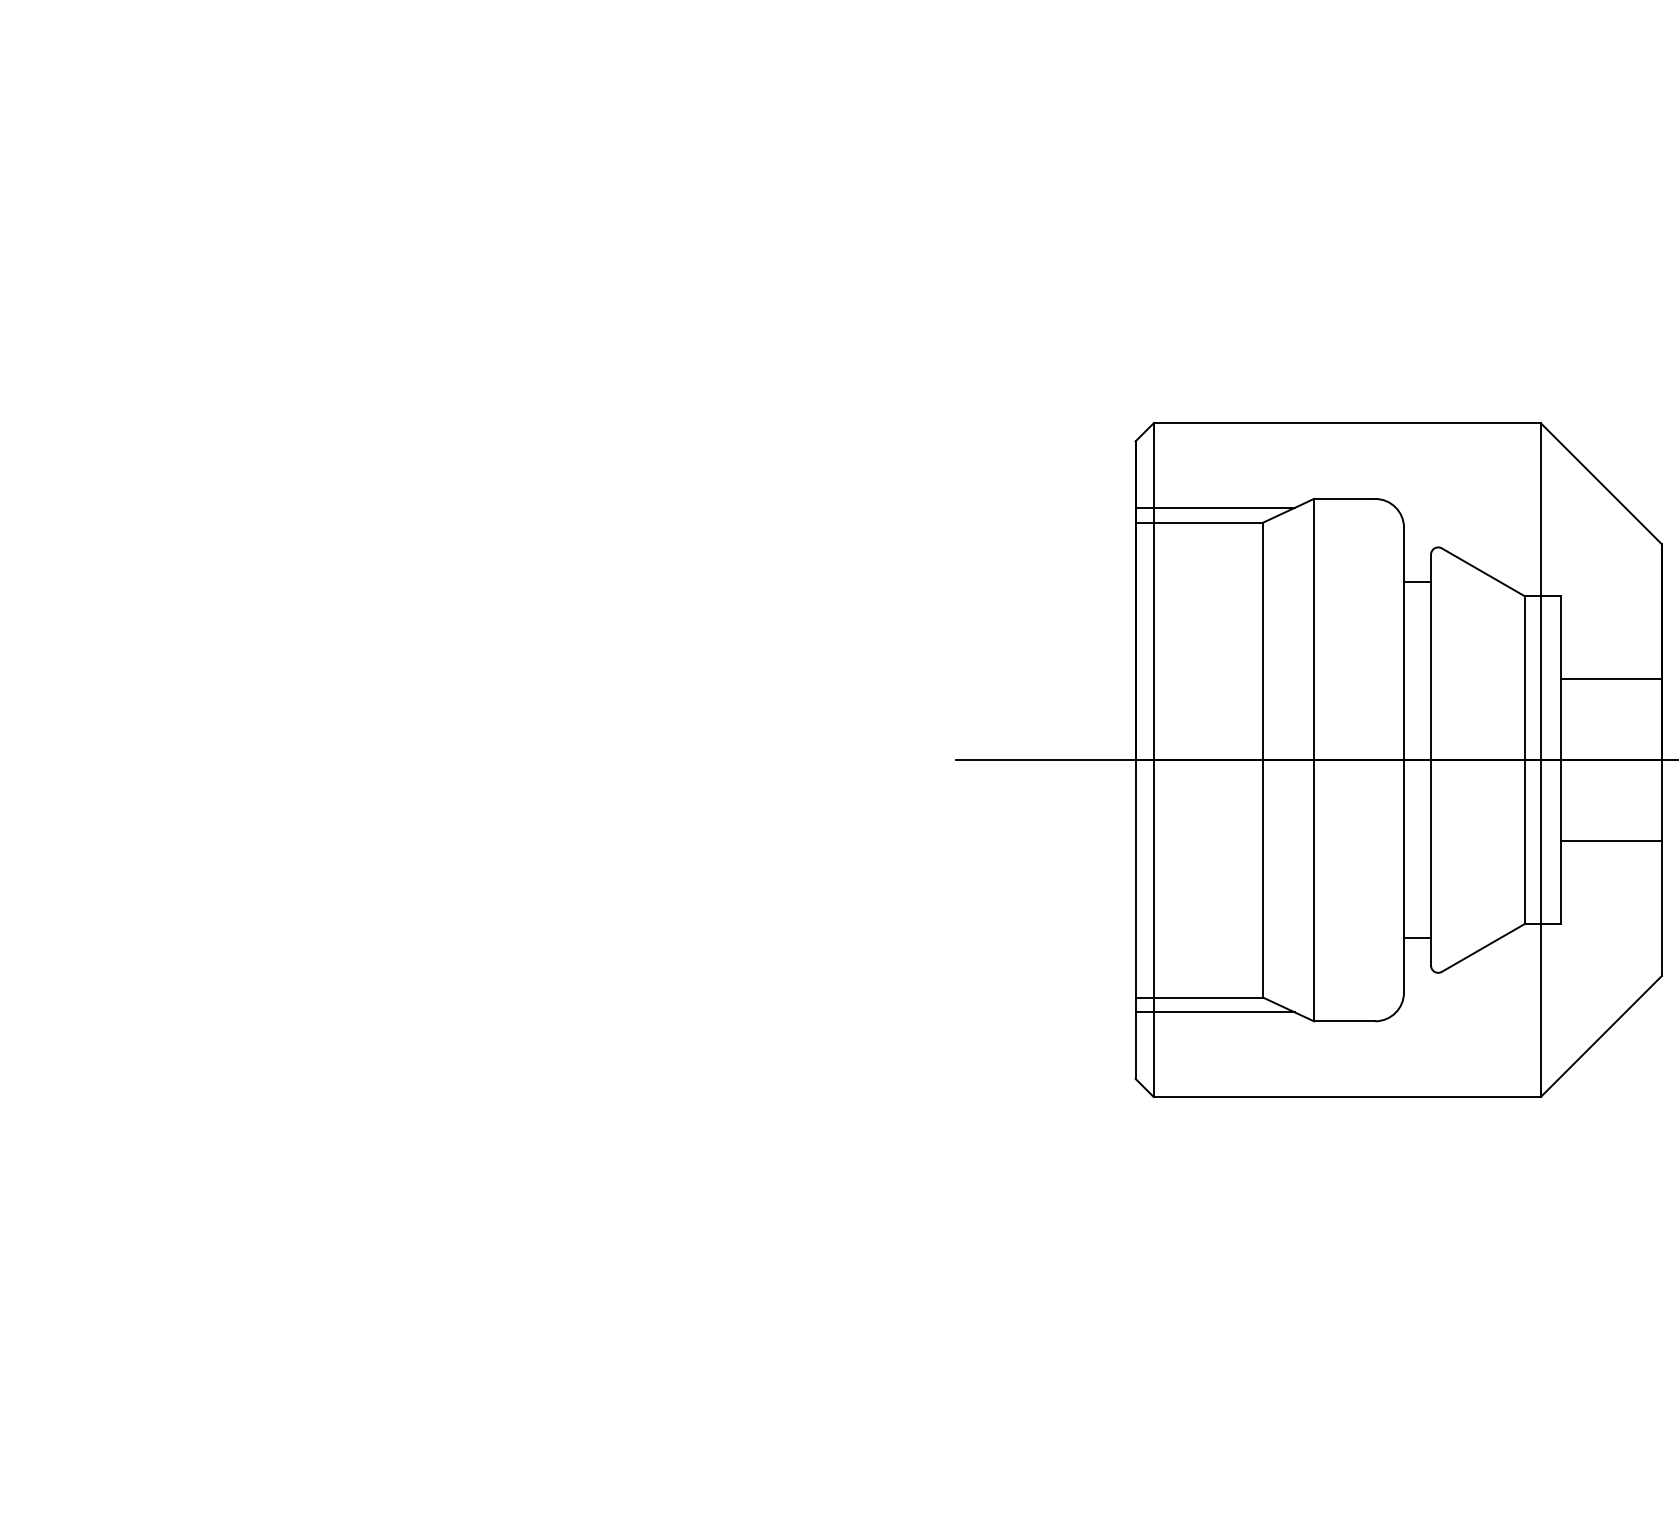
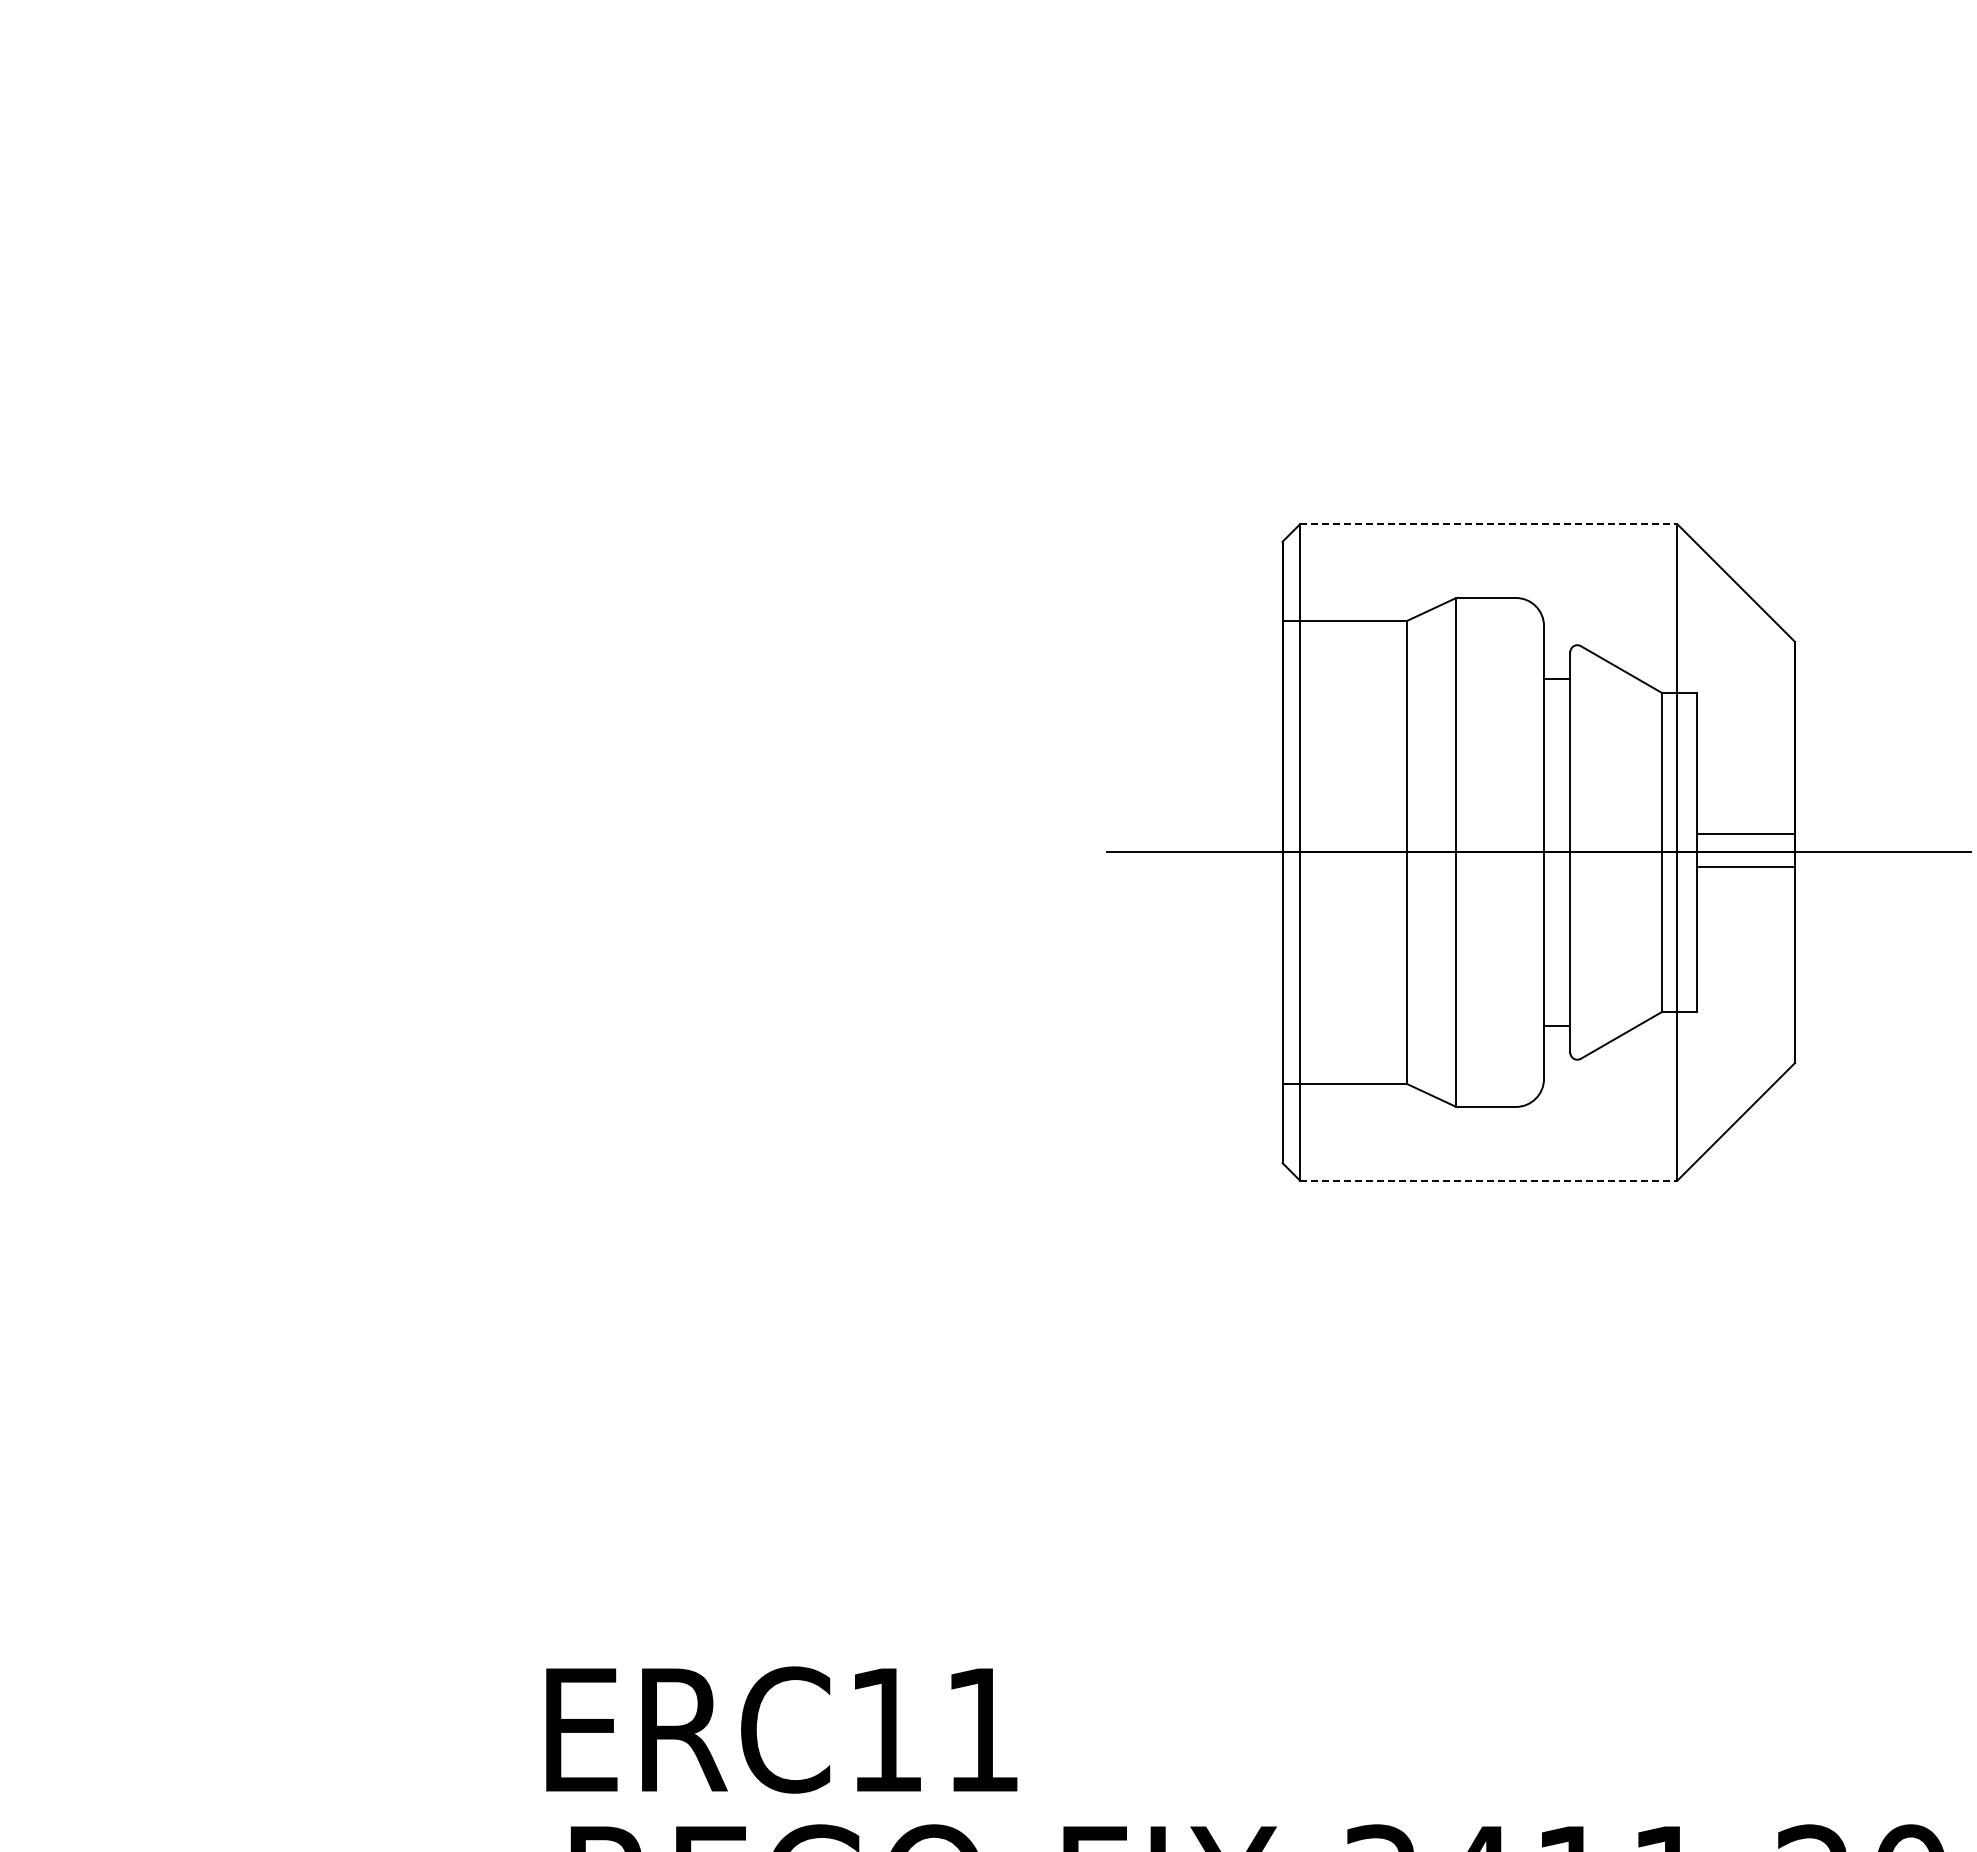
line: (1347, 423) -> (1488, 524), solid -> dashed
line: (1214, 507) -> (1359, 606), removed
line: (1610, 679) -> (1745, 833), moved
line: (1610, 841) -> (1745, 867), moved
line: (1214, 1012) -> (1359, 1098), removed
line: (1347, 1096) -> (1488, 1180), solid -> dashed

